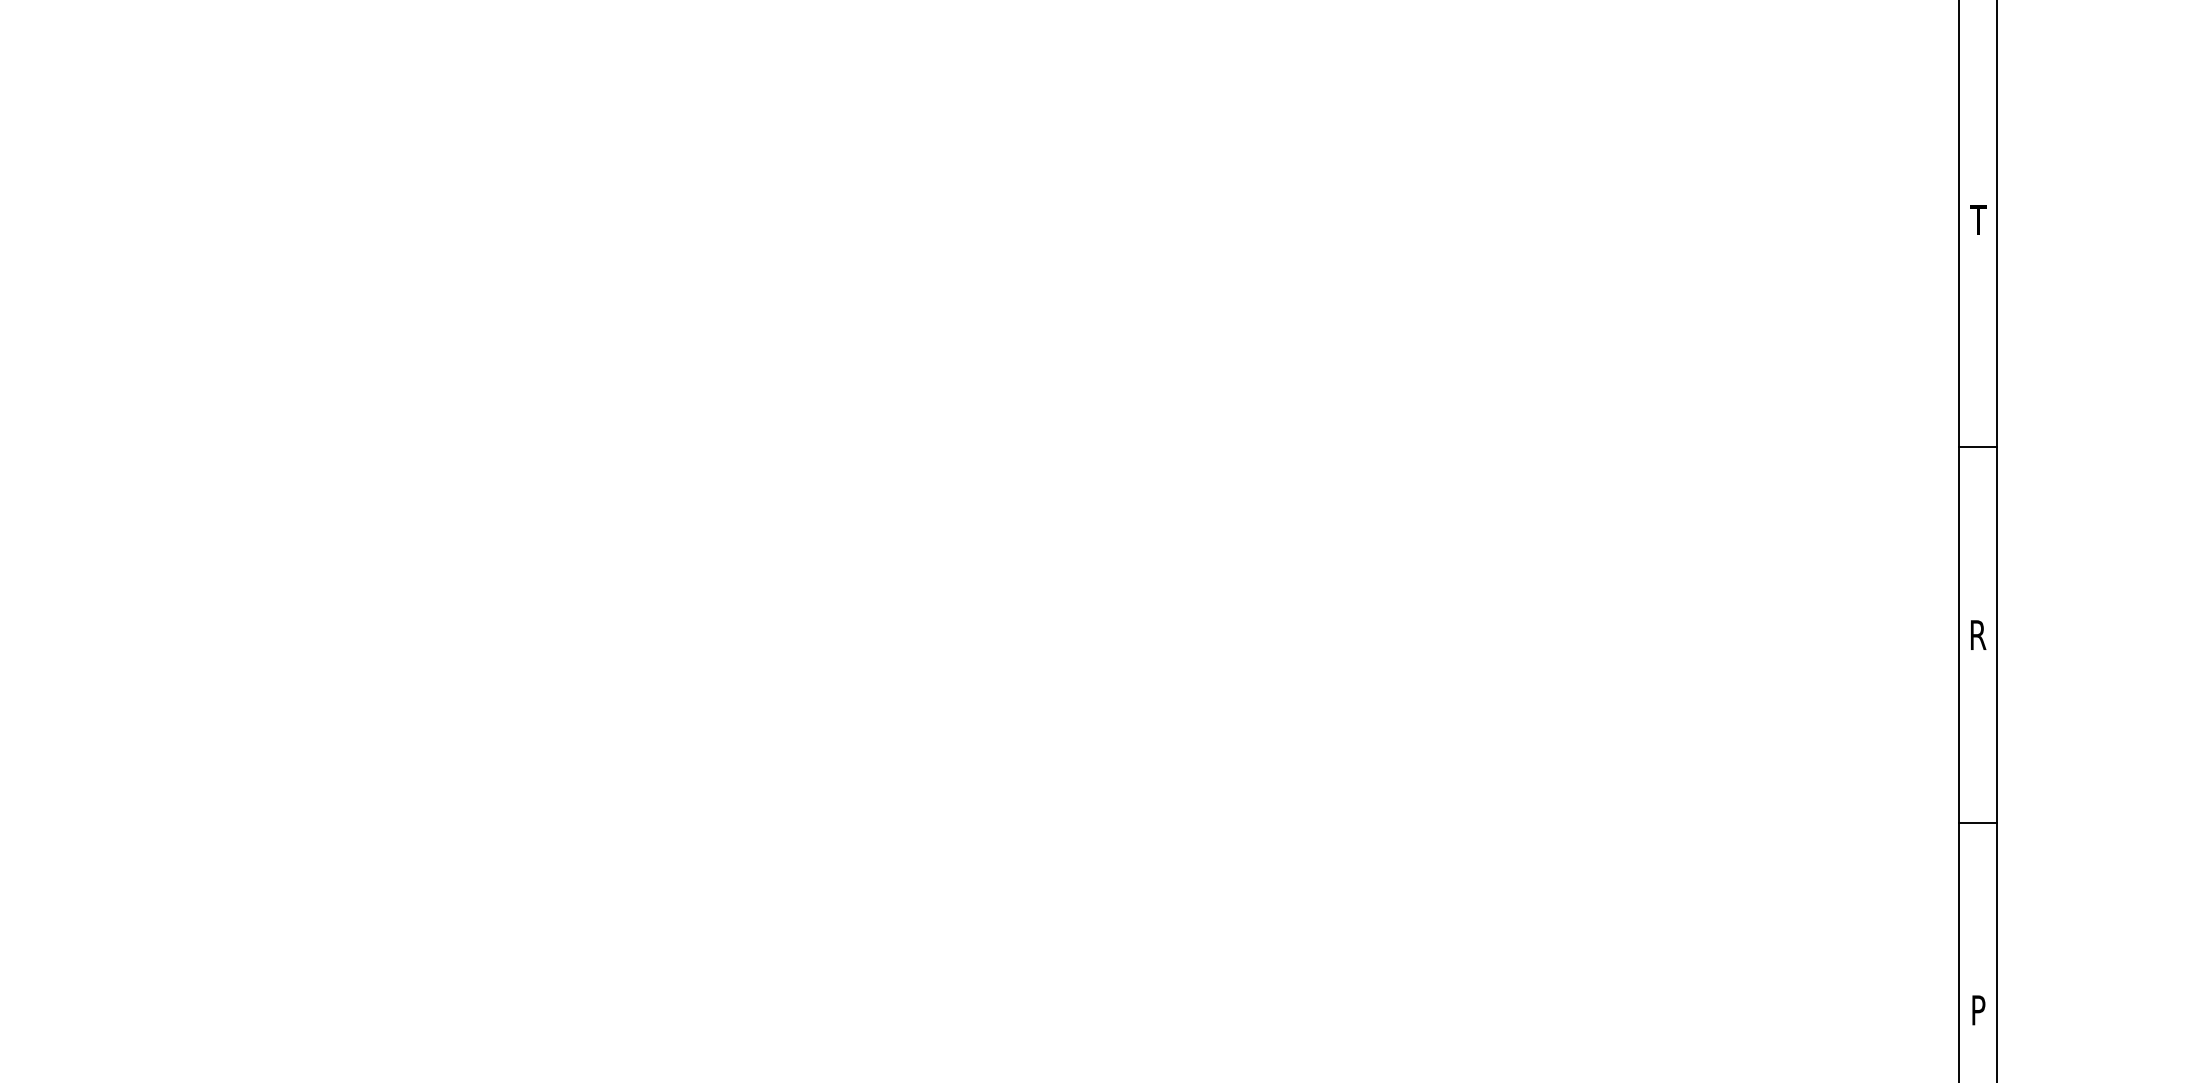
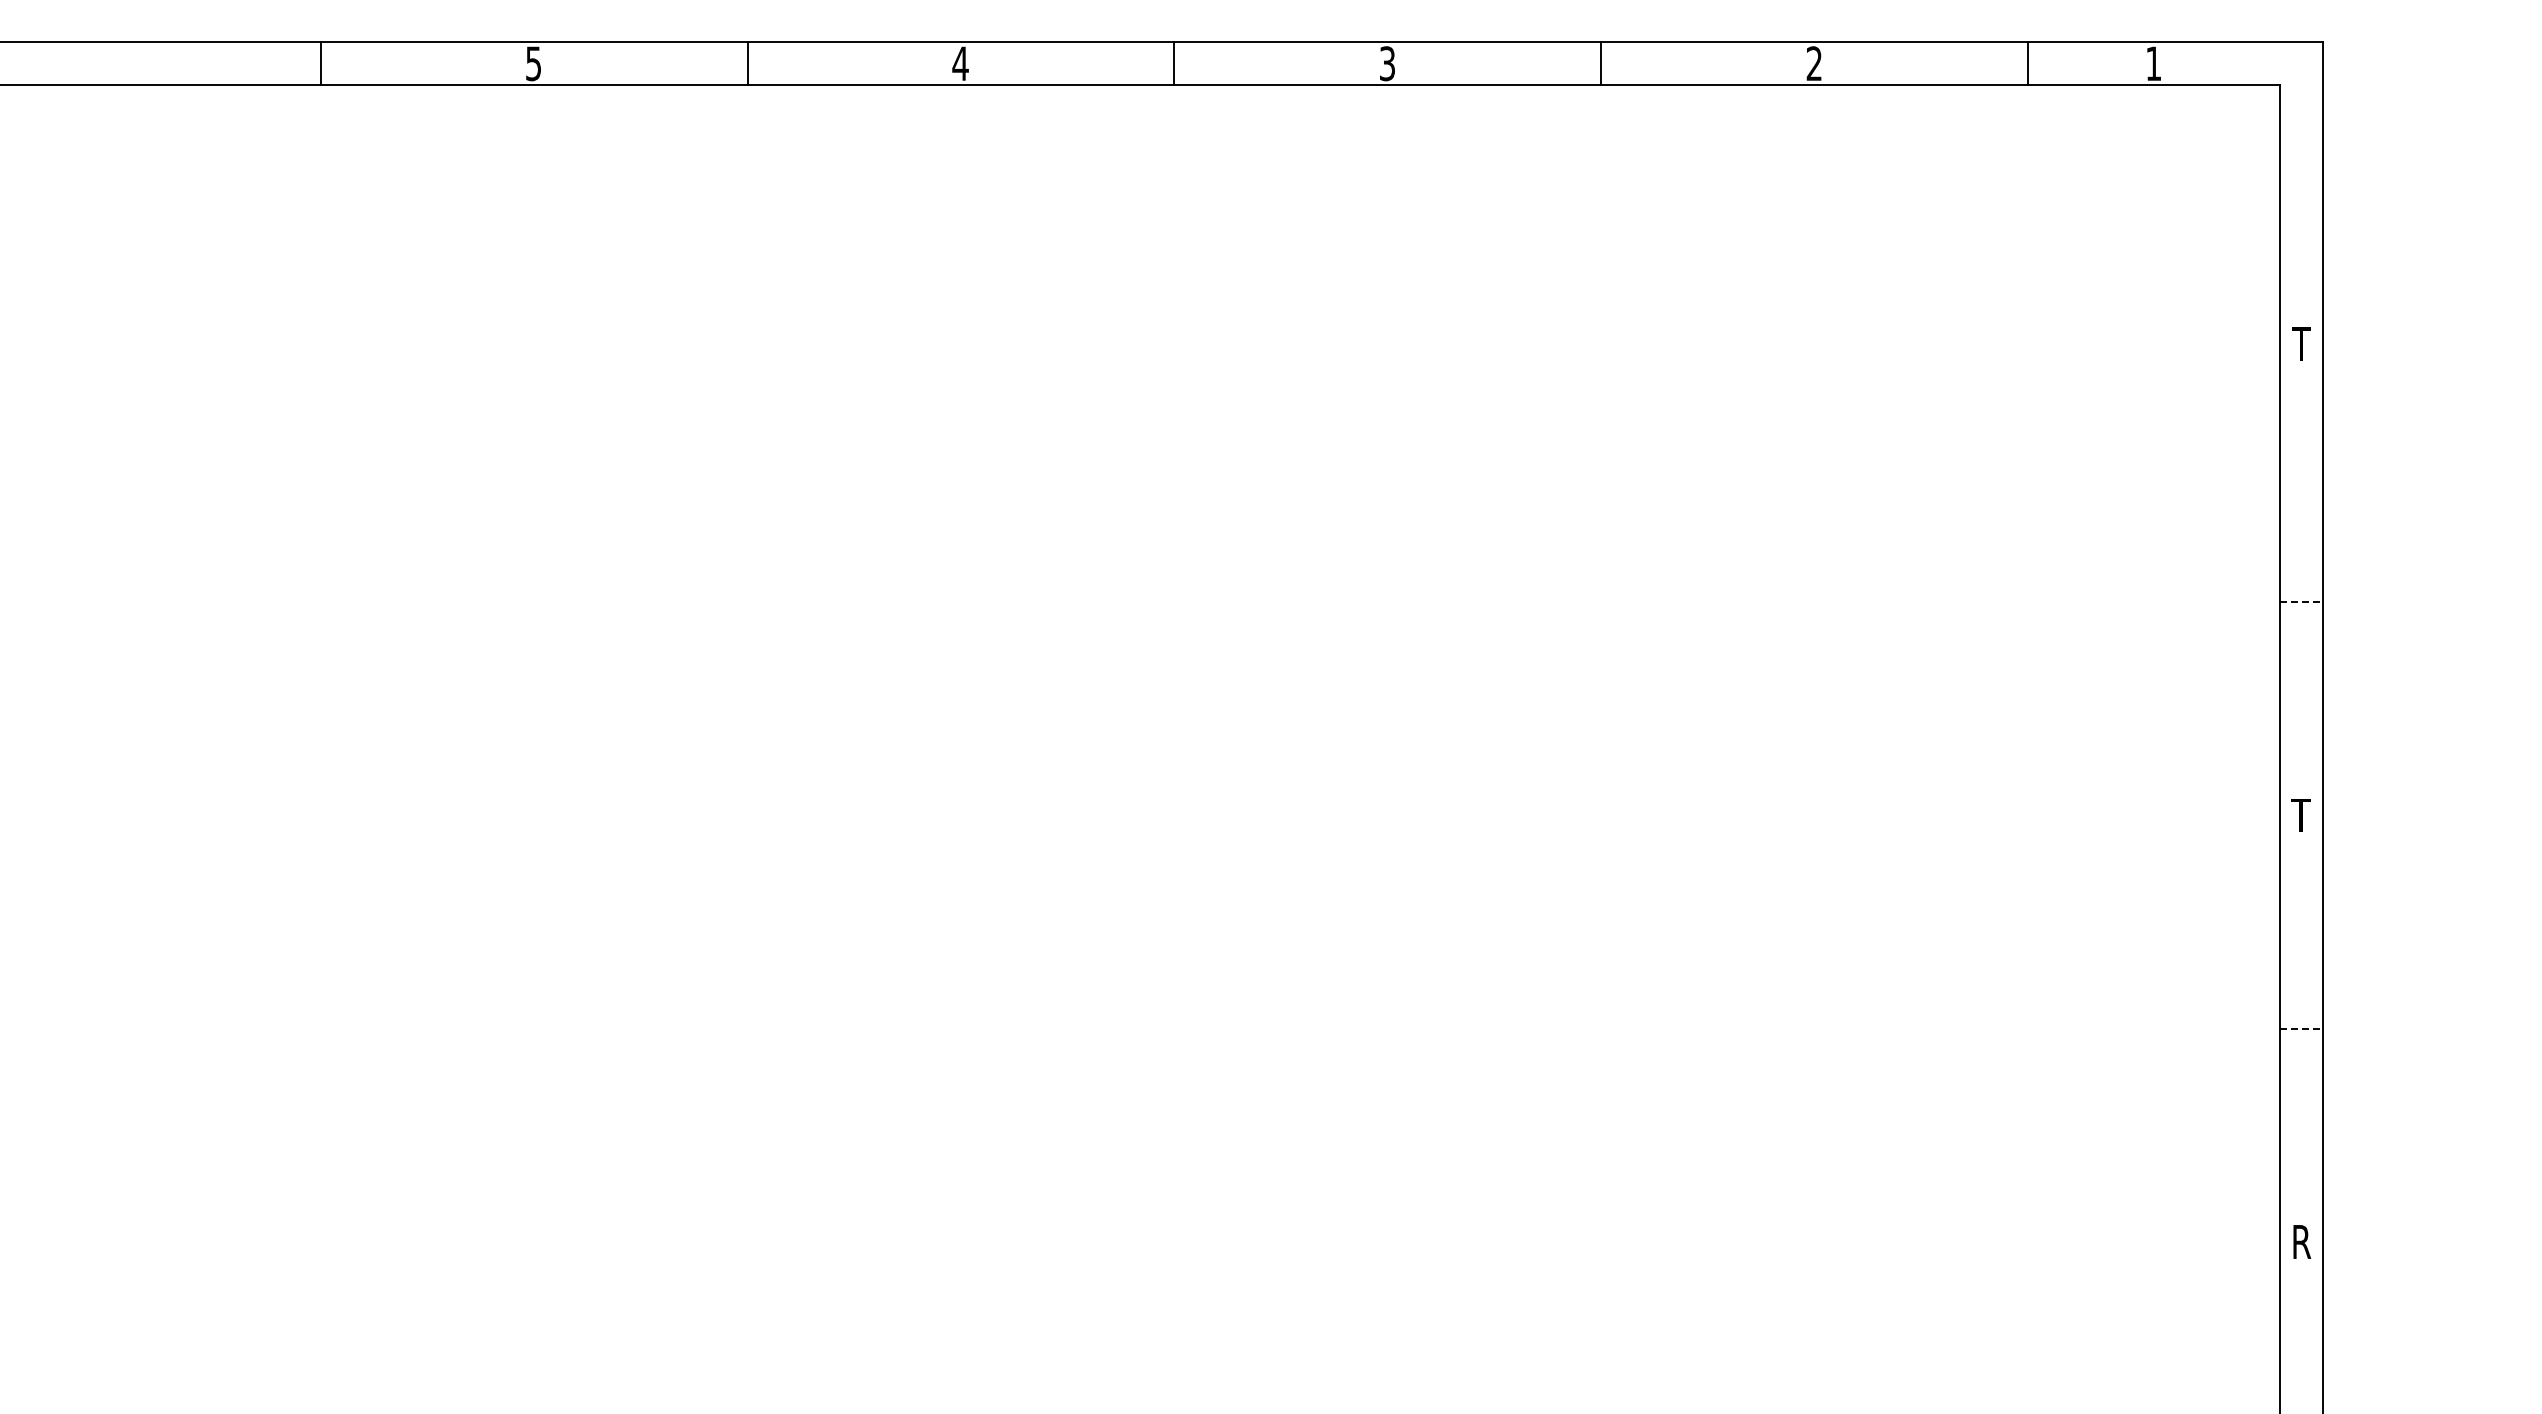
line: (1978, 446) -> (2301, 601), solid -> dashed
text: (1977, 635) -> (2300, 815), R -> T
line: (1978, 822) -> (2301, 1028), solid -> dashed
text: (1979, 1009) -> (2302, 1241), P -> R

